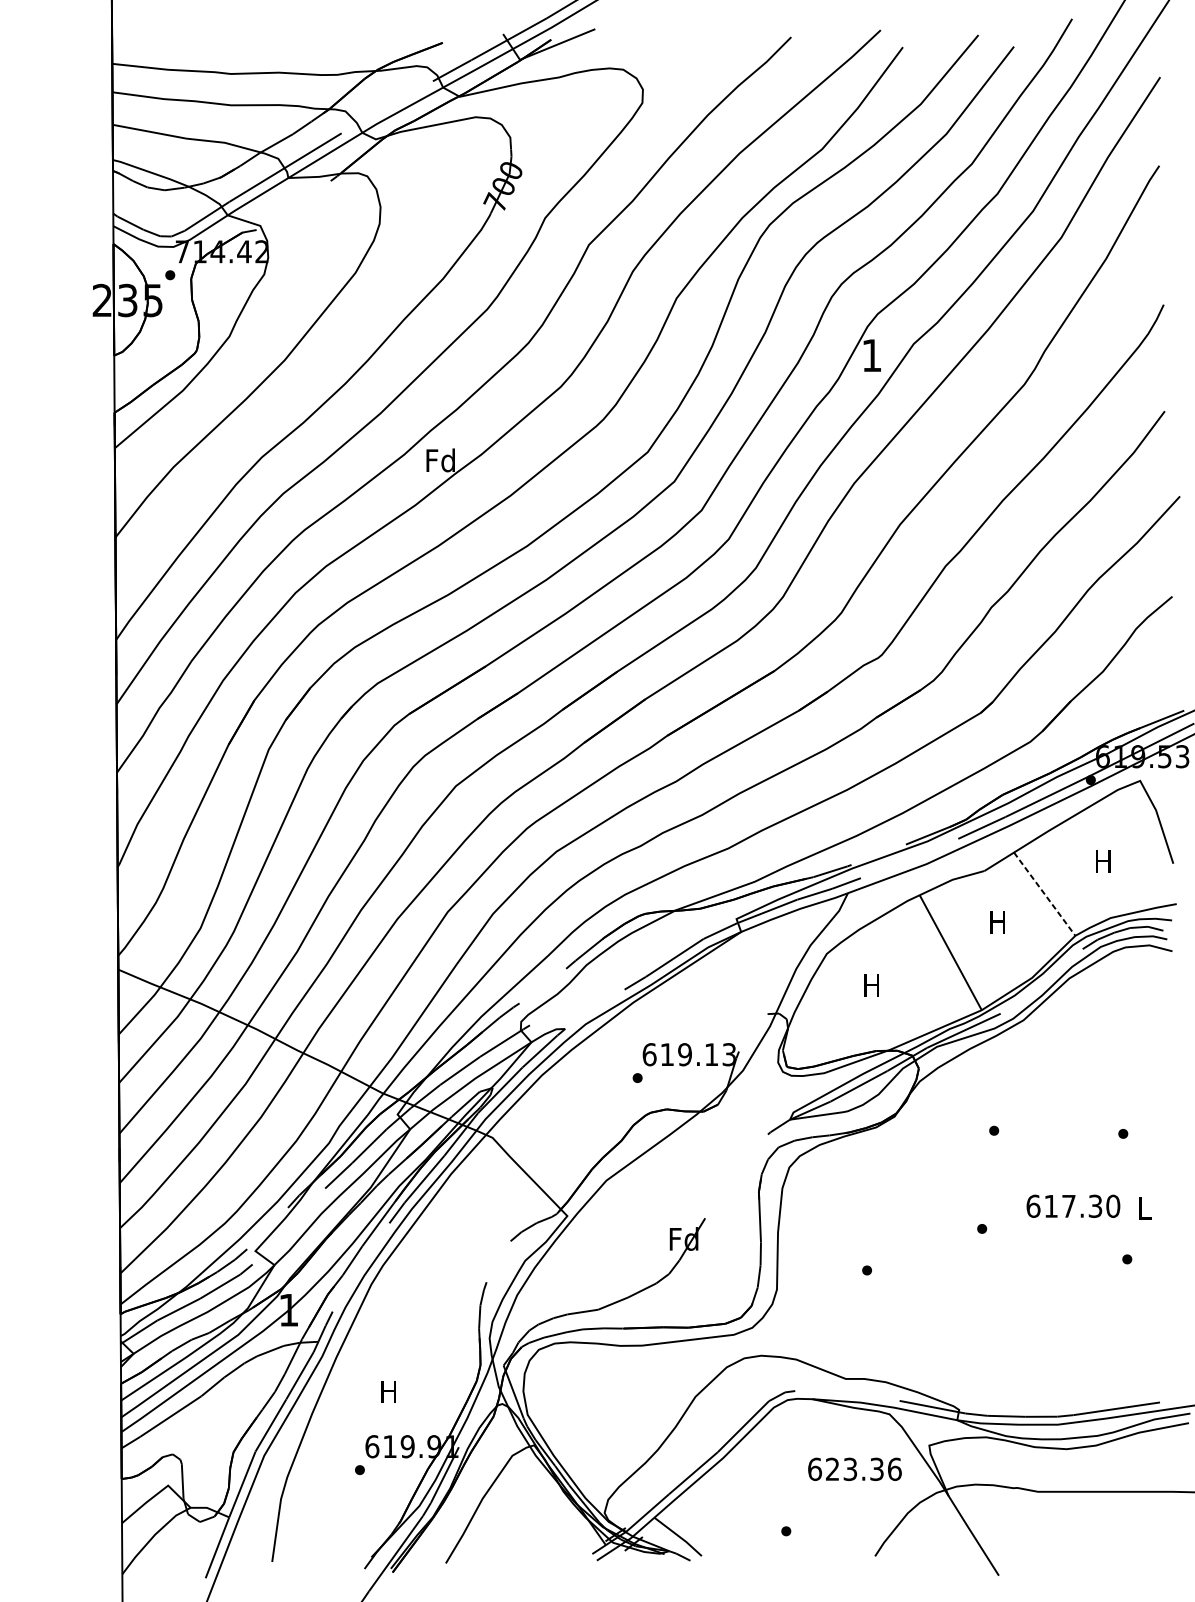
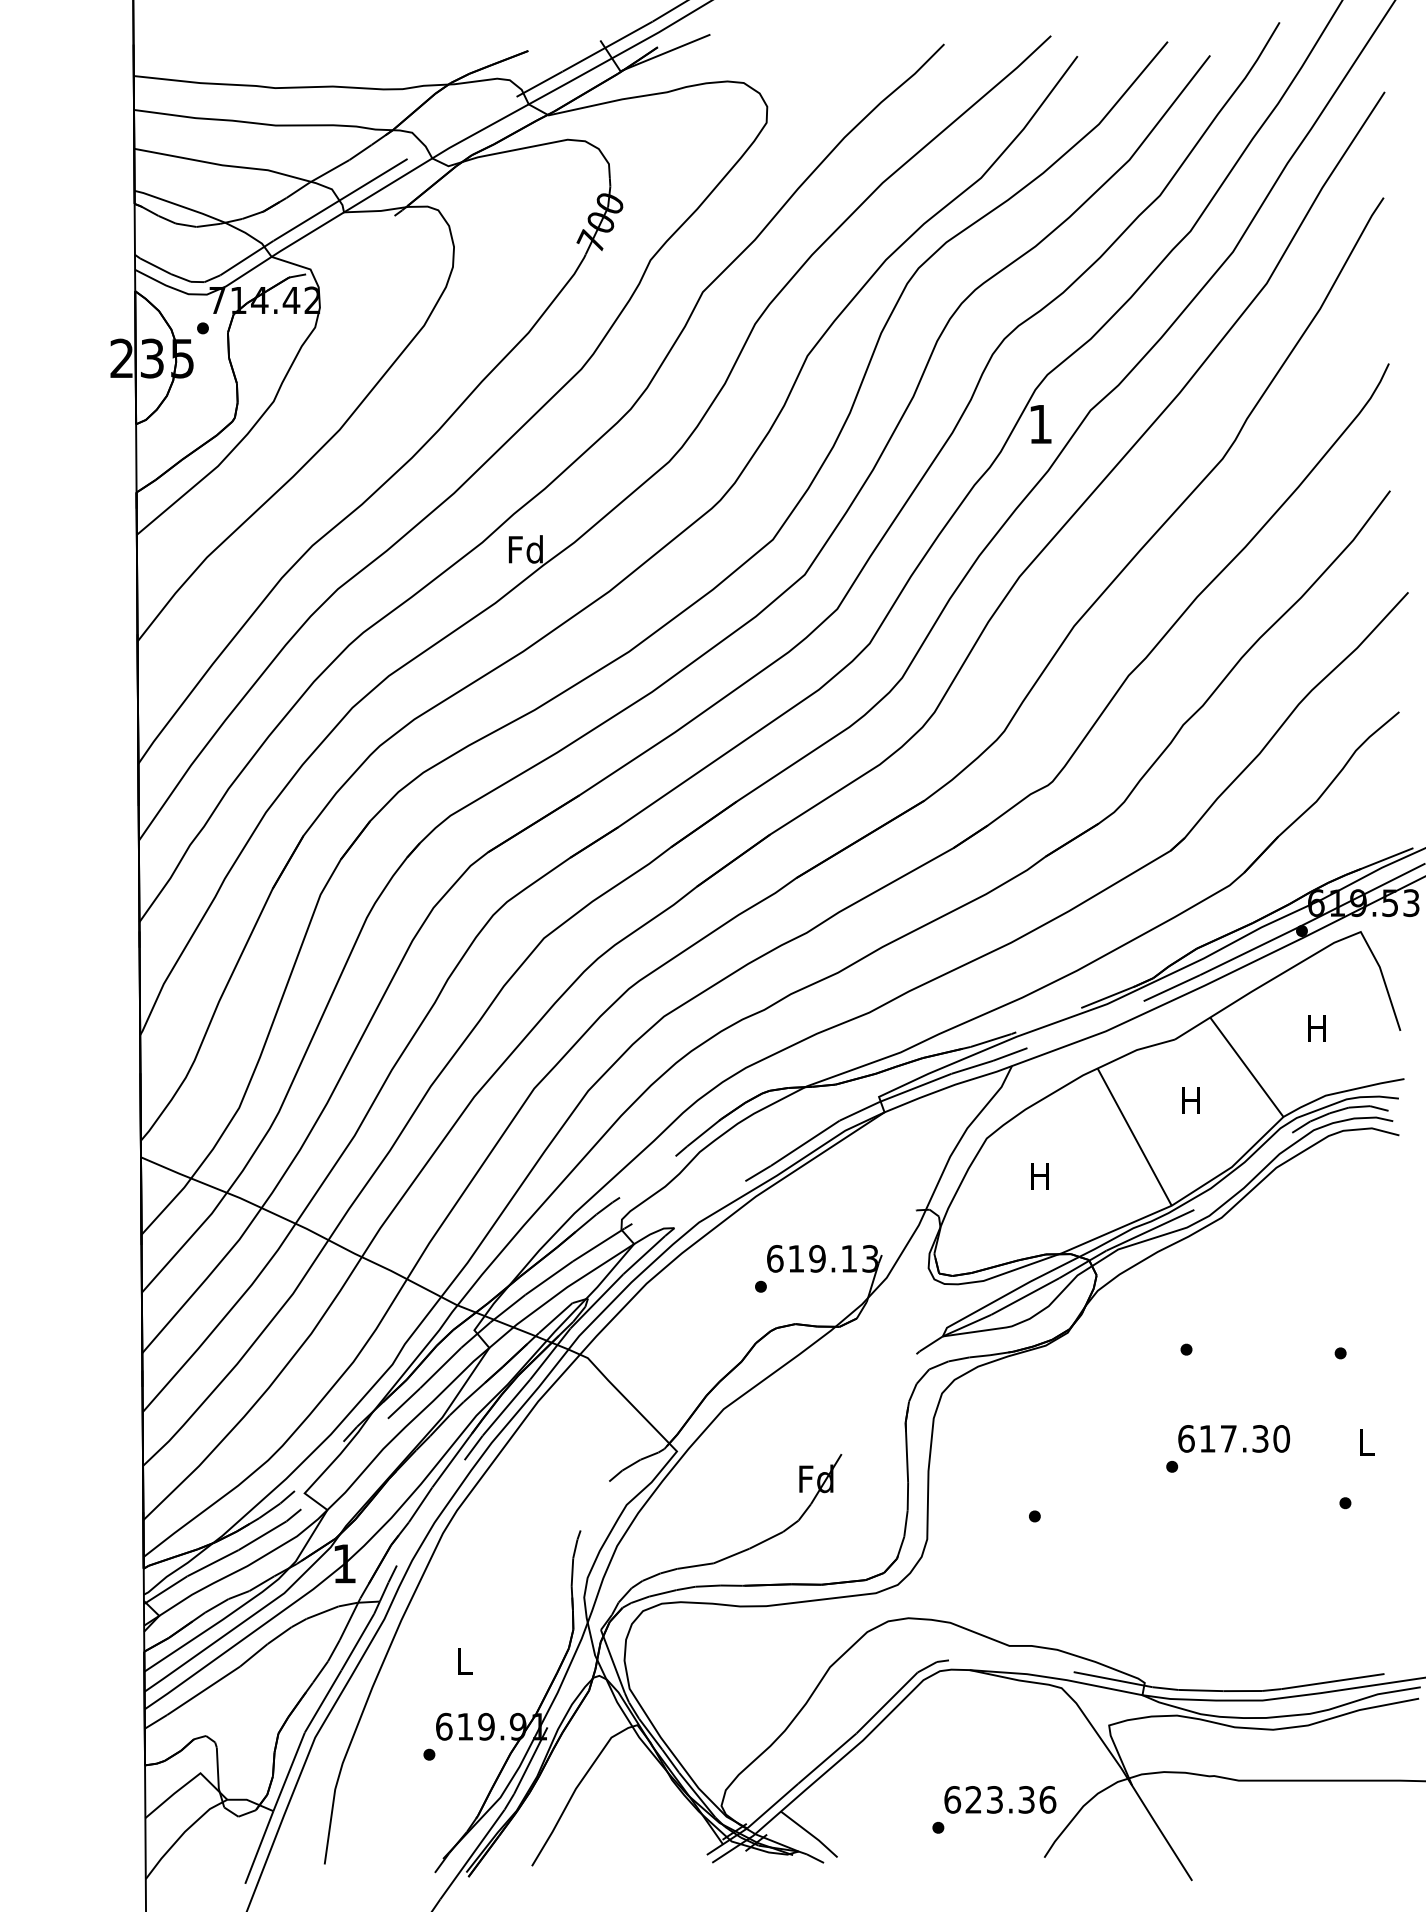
line: (1044, 894) -> (1246, 1067), dashed -> solid
text: (1072, 1206) -> (1233, 1438), moved
text: (388, 1391) -> (463, 1661), H -> L
text: (855, 1469) -> (1000, 1799), moved

